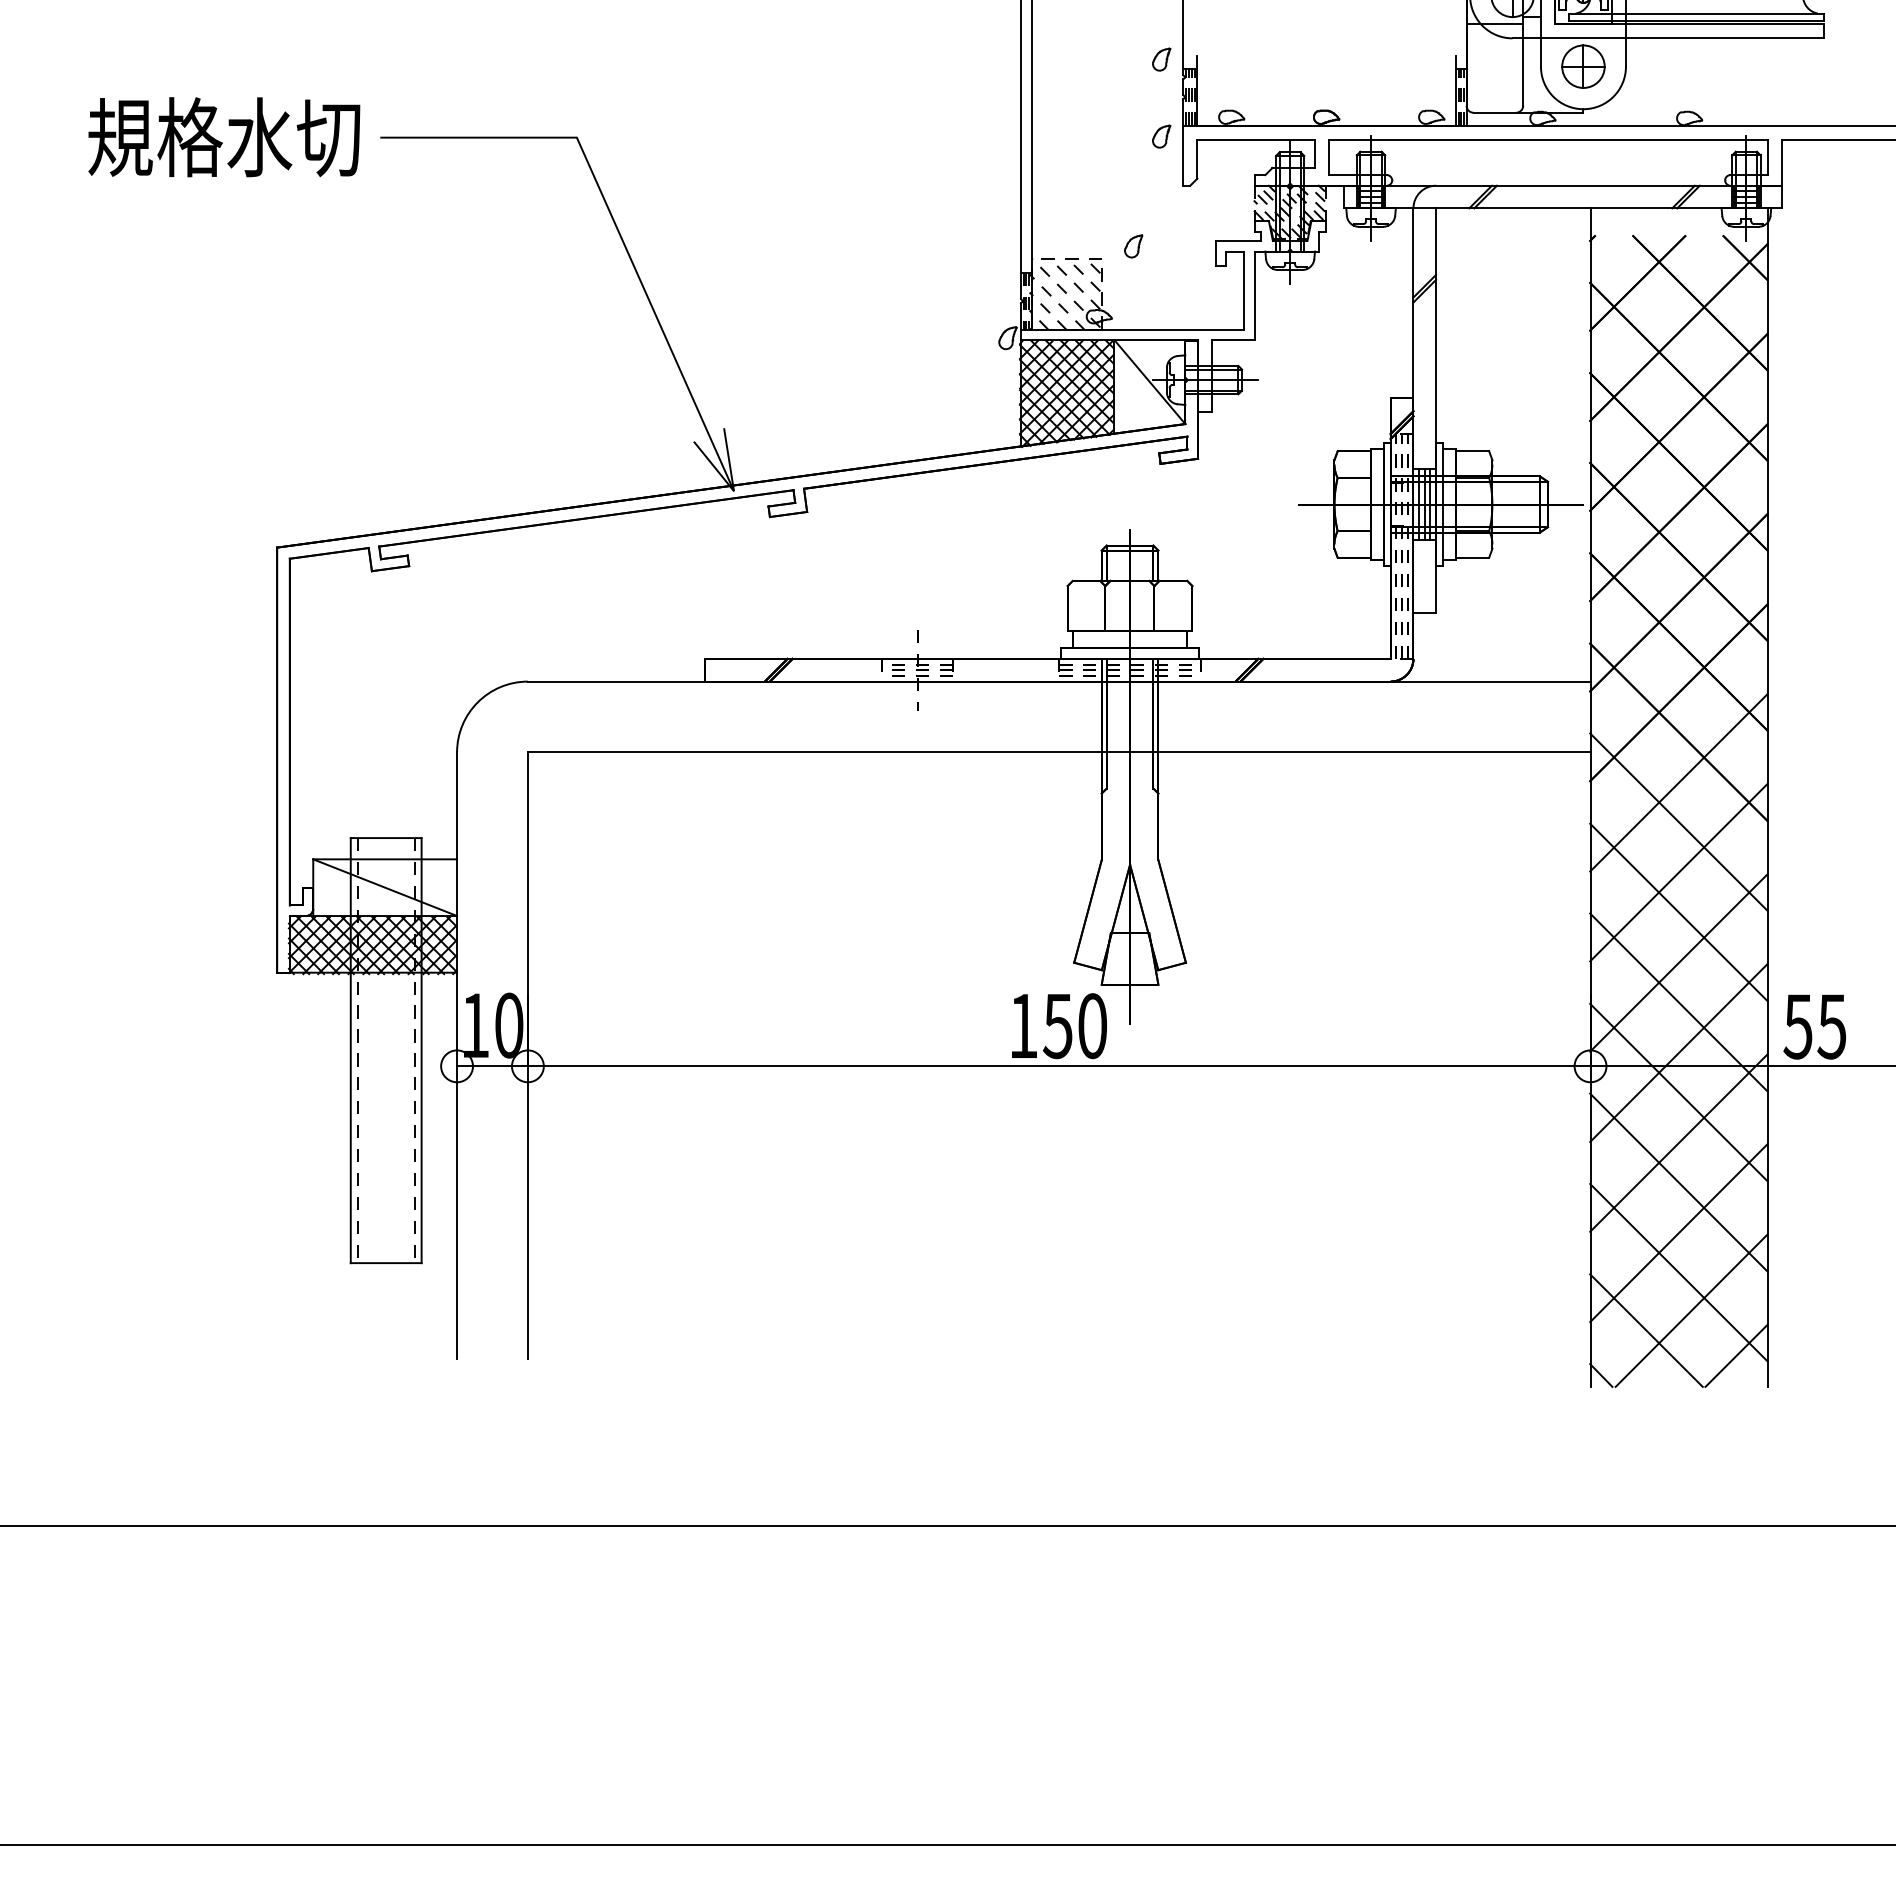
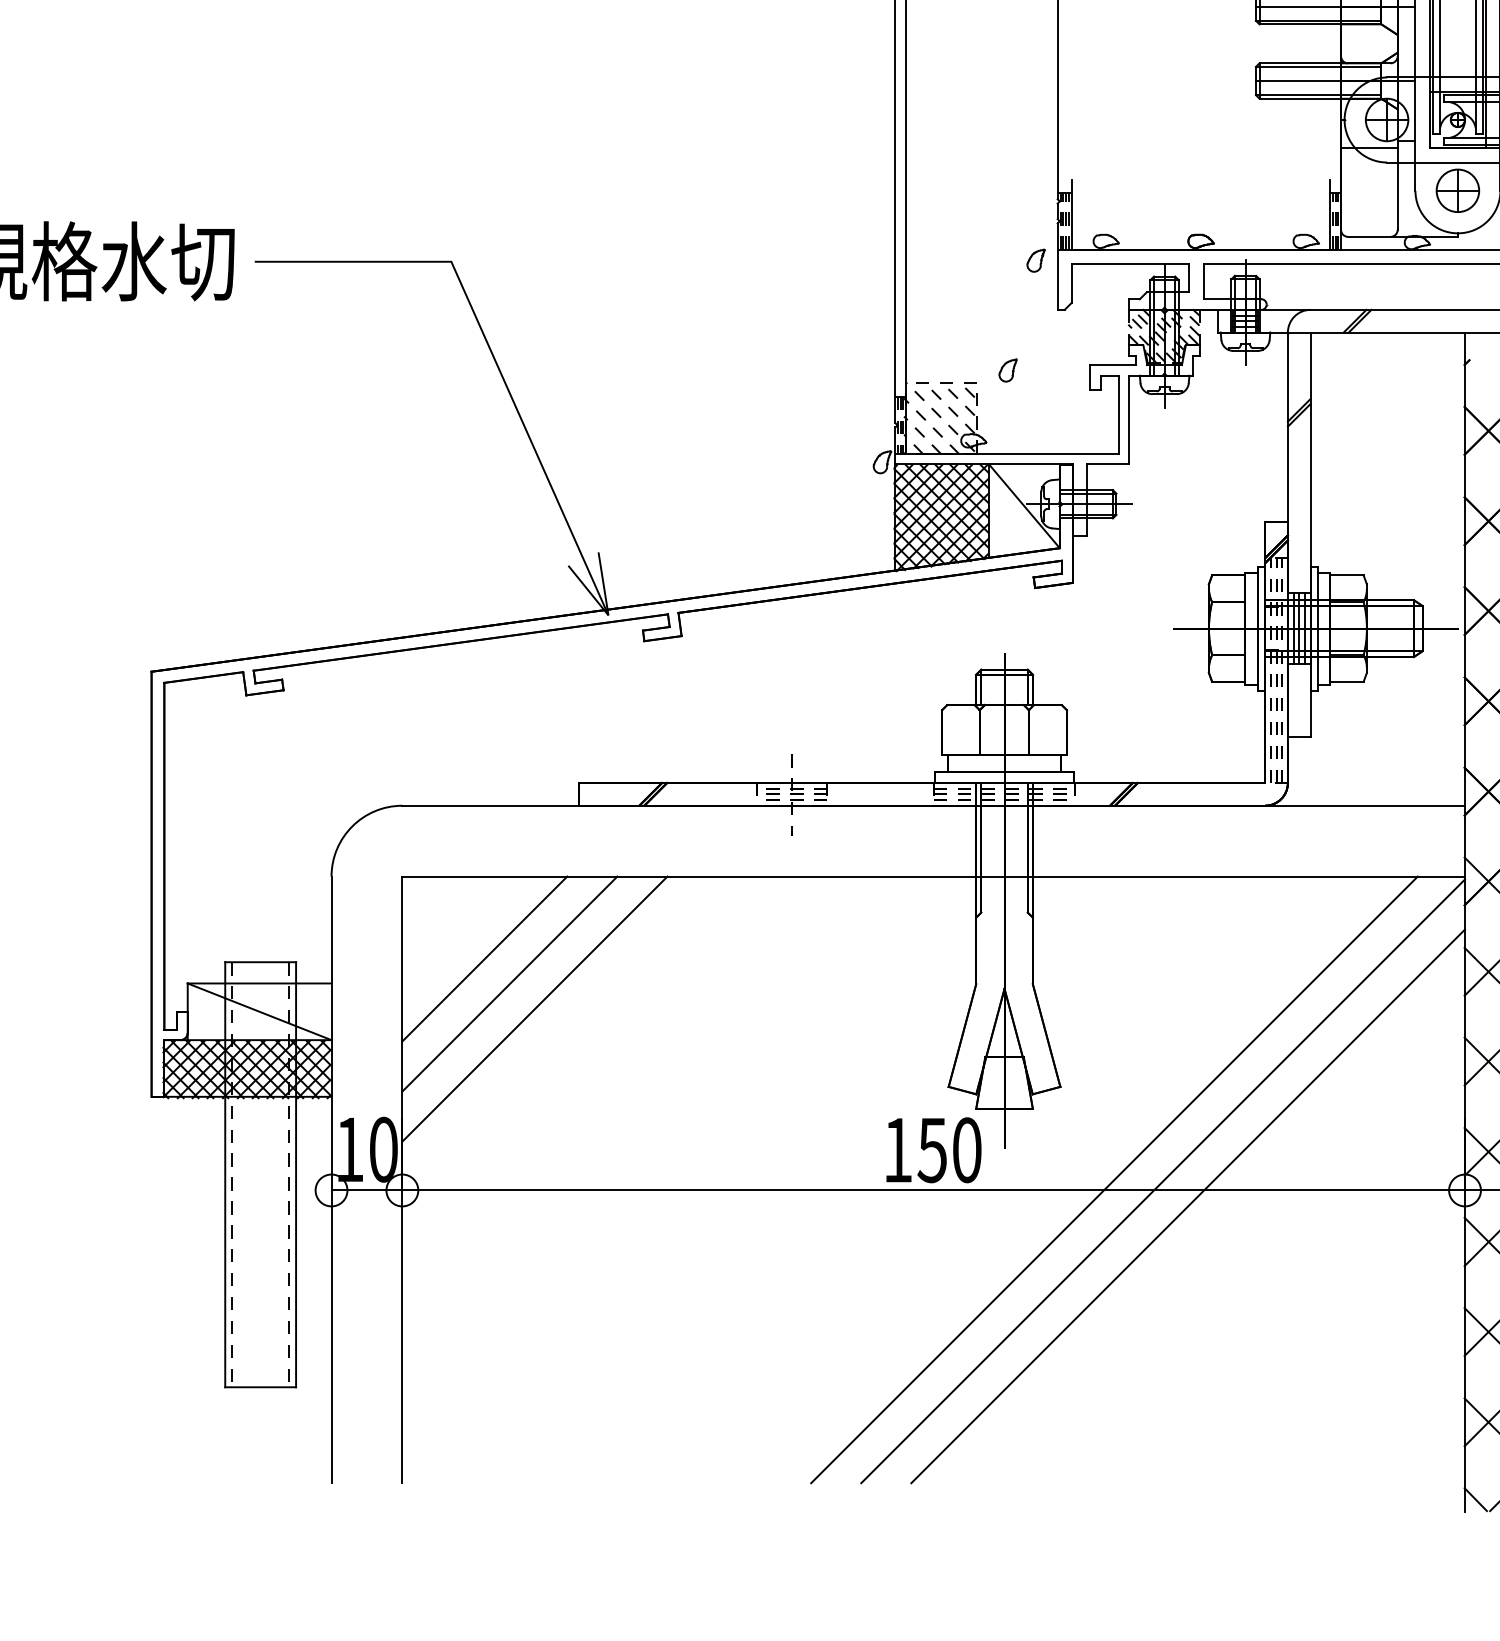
part: (1161, 59) -> (1035, 183), removed
line: (610, 834) -> (484, 958), added
line: (635, 859) -> (509, 983), added
line: (660, 884) -> (534, 1008), added
line: (1239, 1055) -> (1113, 1179), added
line: (1288, 1057) -> (1162, 1181), added
line: (1313, 1082) -> (1187, 1206), added

